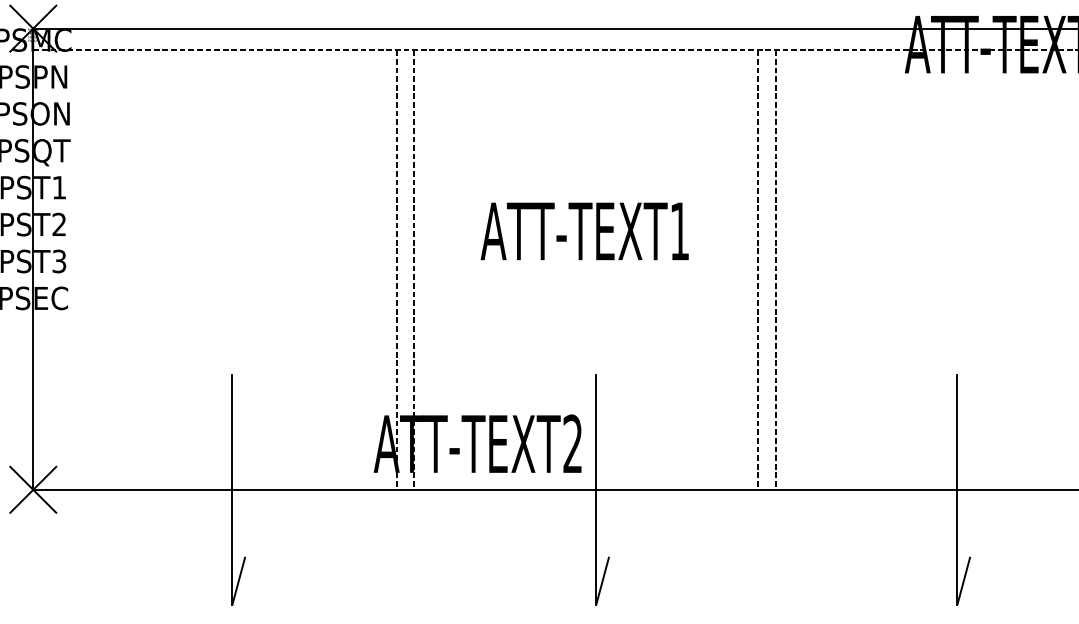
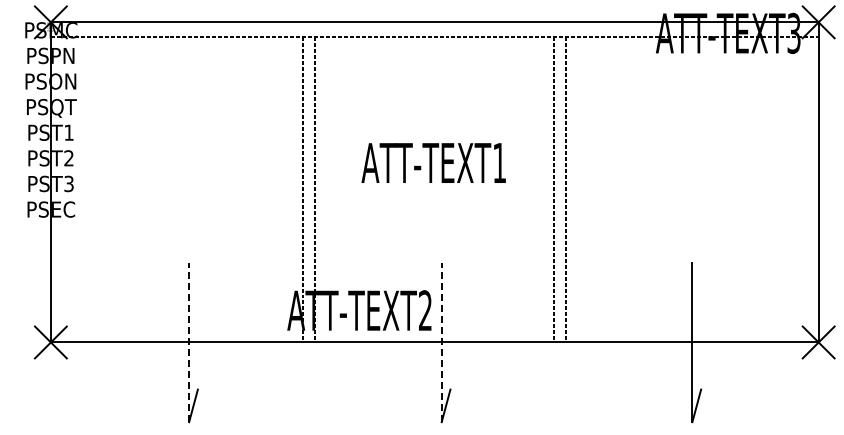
line: (232, 489) -> (189, 342), solid -> dashed
line: (595, 489) -> (441, 342), solid -> dashed

